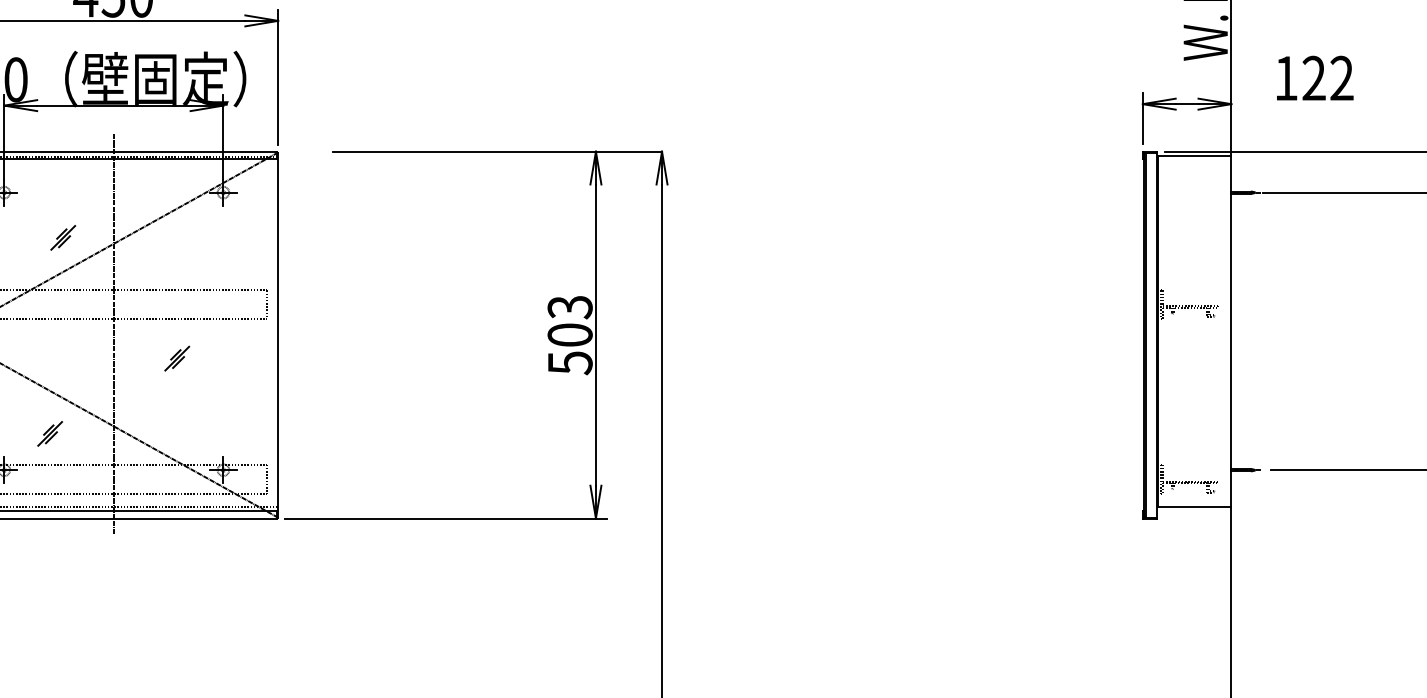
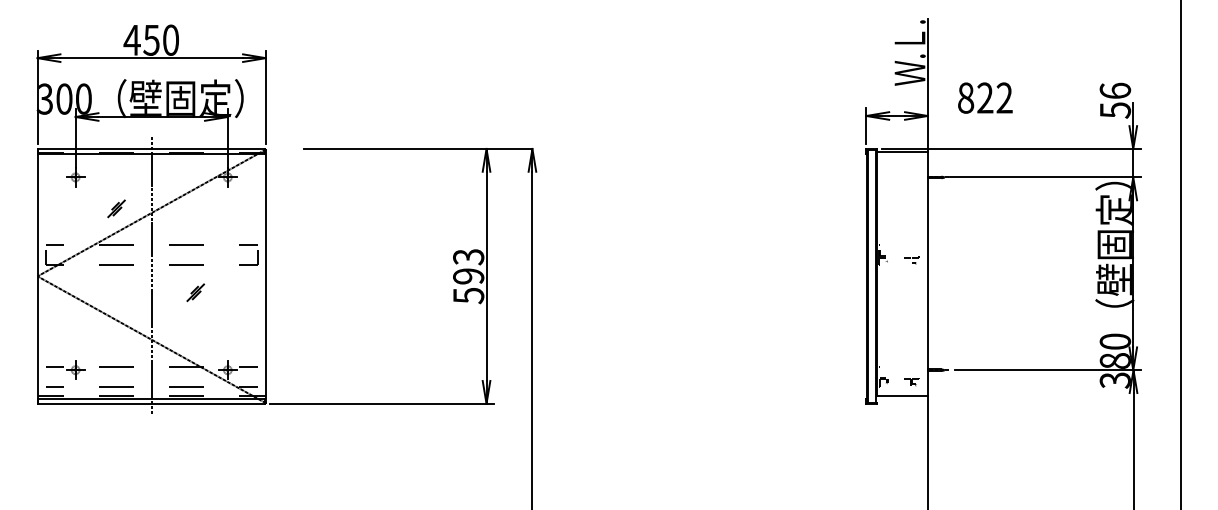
text: (1287, 77) -> (966, 97), 122 -> 822
text: (569, 335) -> (468, 276), 503 -> 593
part: (50, 433) -> (107, 344), removed

